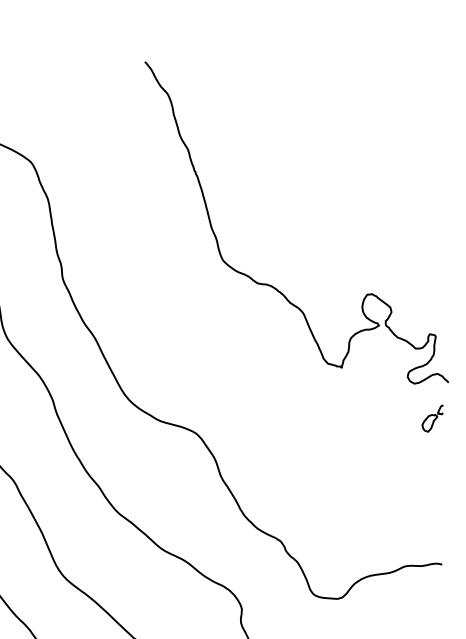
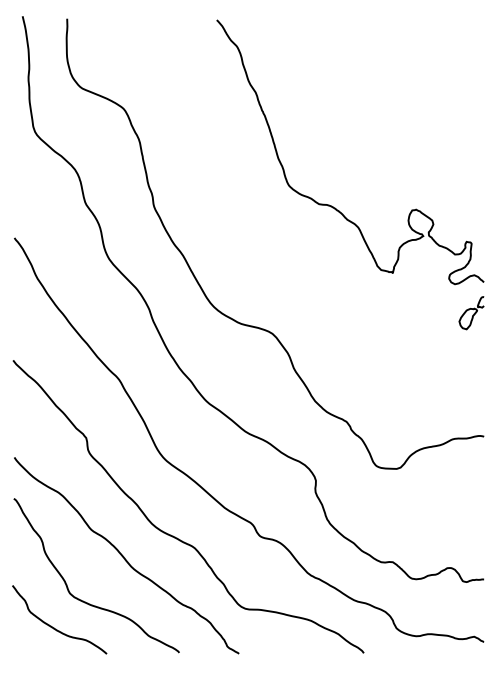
part: (432, 418) -> (471, 313), size x1.43

